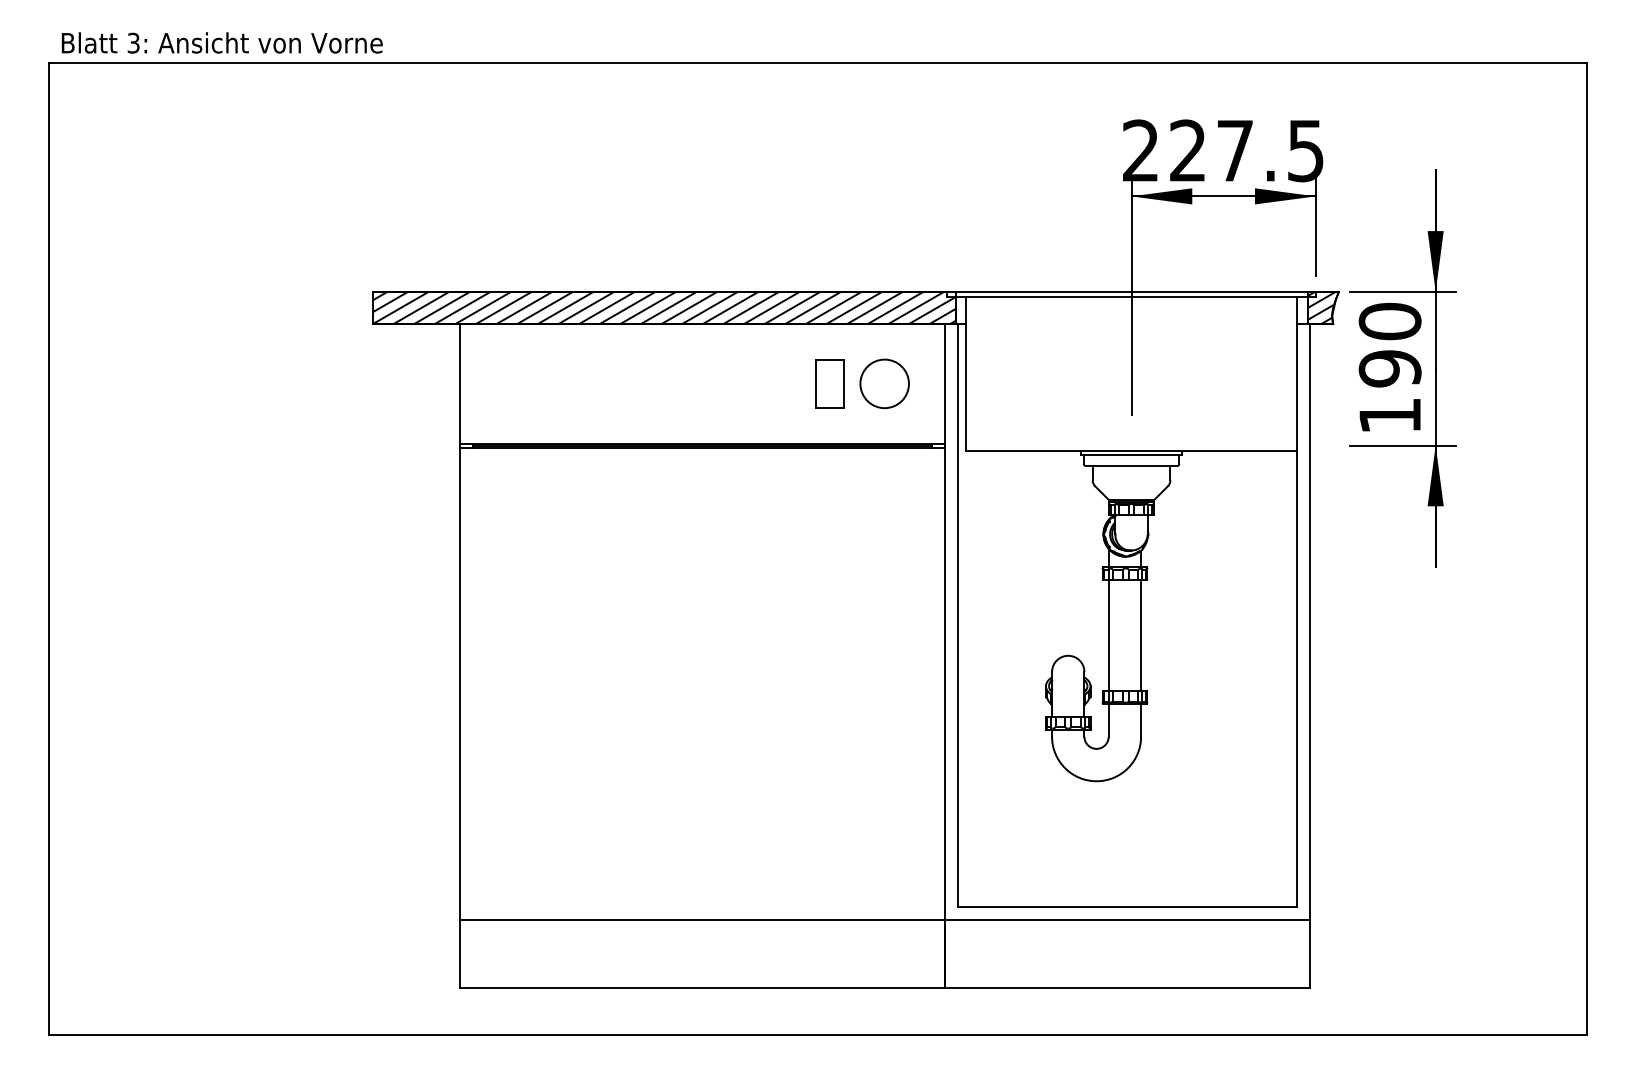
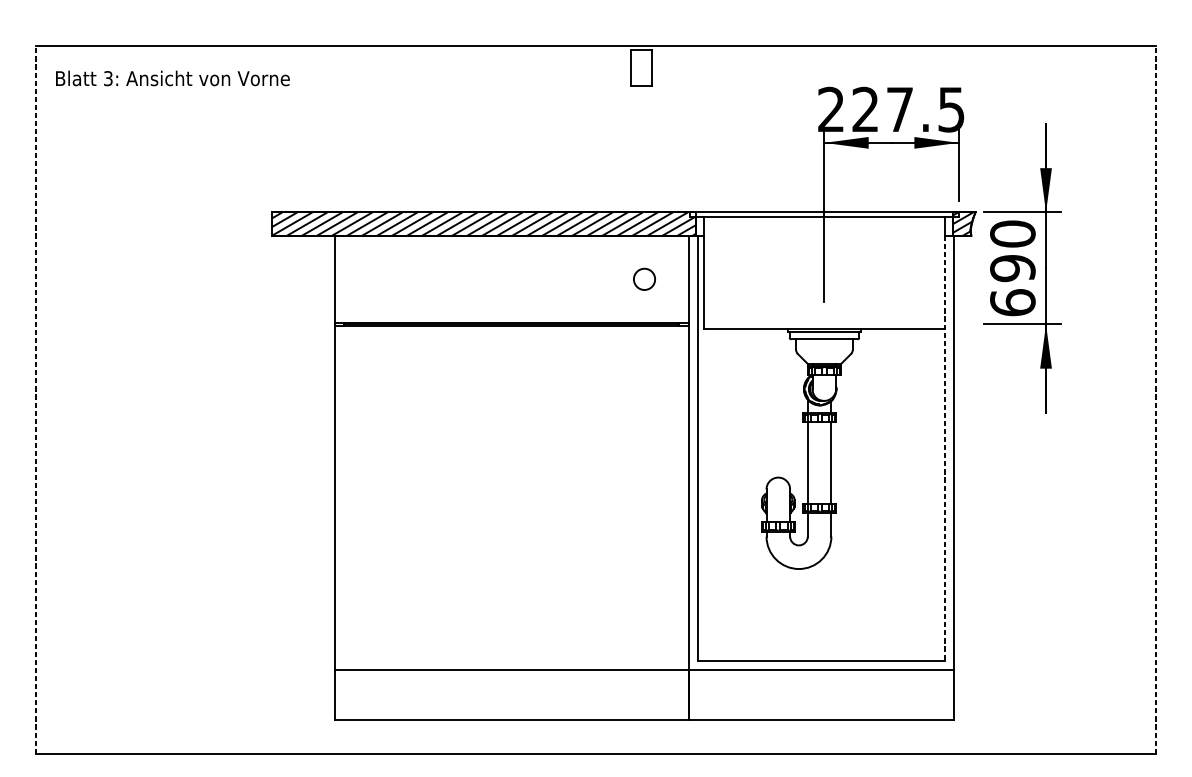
text: (221, 42) -> (172, 78), moved
part: (829, 383) -> (640, 67), moved
circle: (884, 383) -> (644, 279), size x0.6
text: (1389, 415) -> (1012, 302), 190 -> 690
line: (49, 549) -> (36, 400), solid -> dashed
line: (1586, 549) -> (1155, 400), solid -> dashed
line: (1296, 616) -> (944, 448), solid -> dashed

